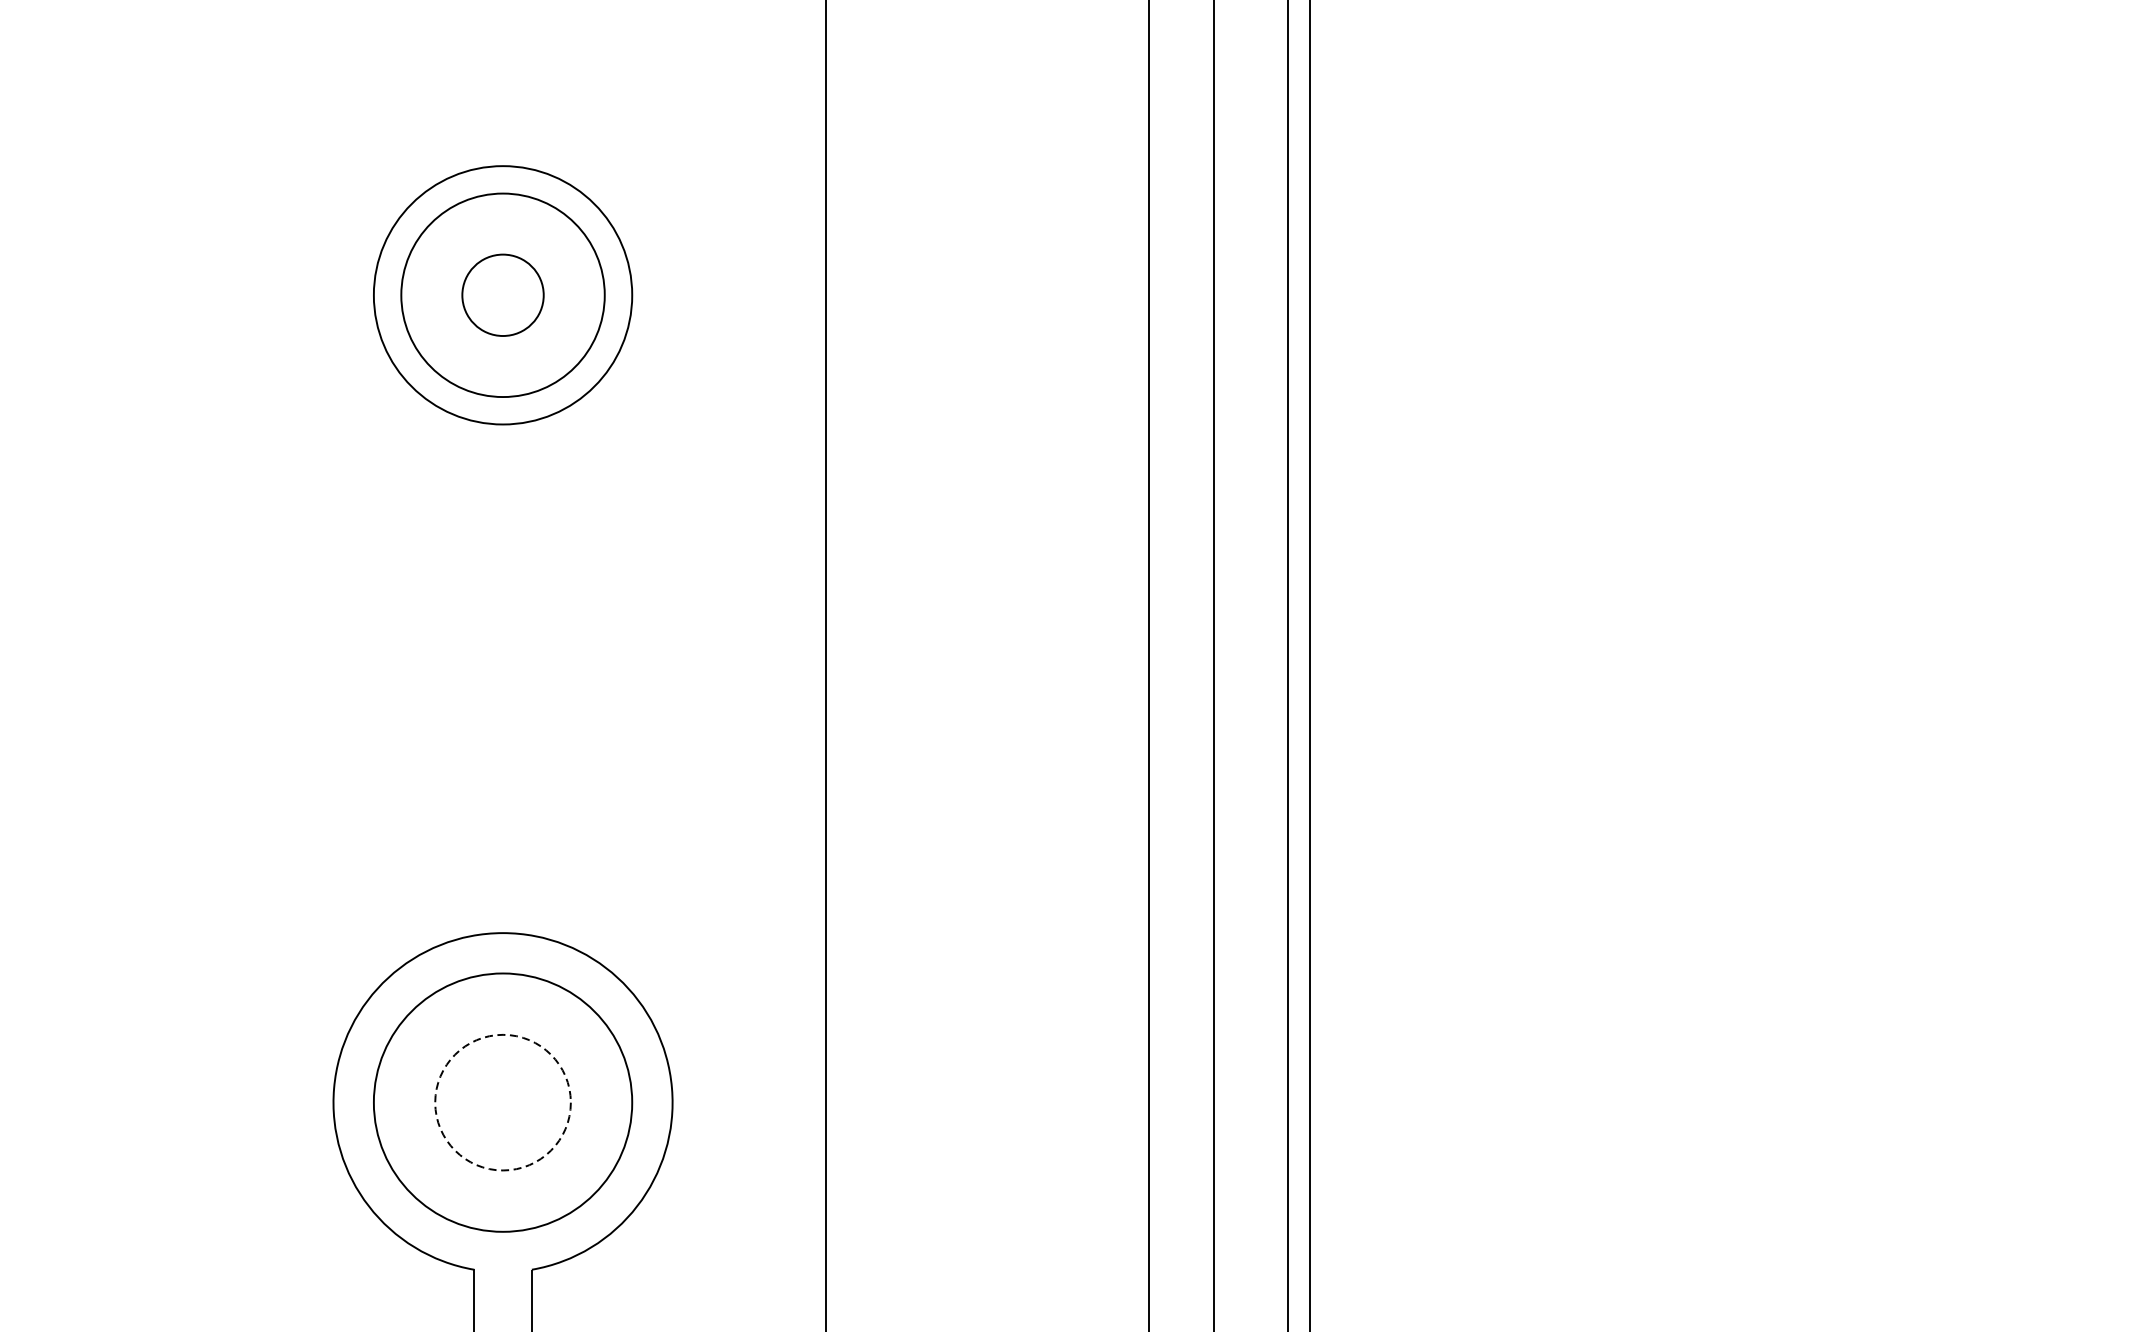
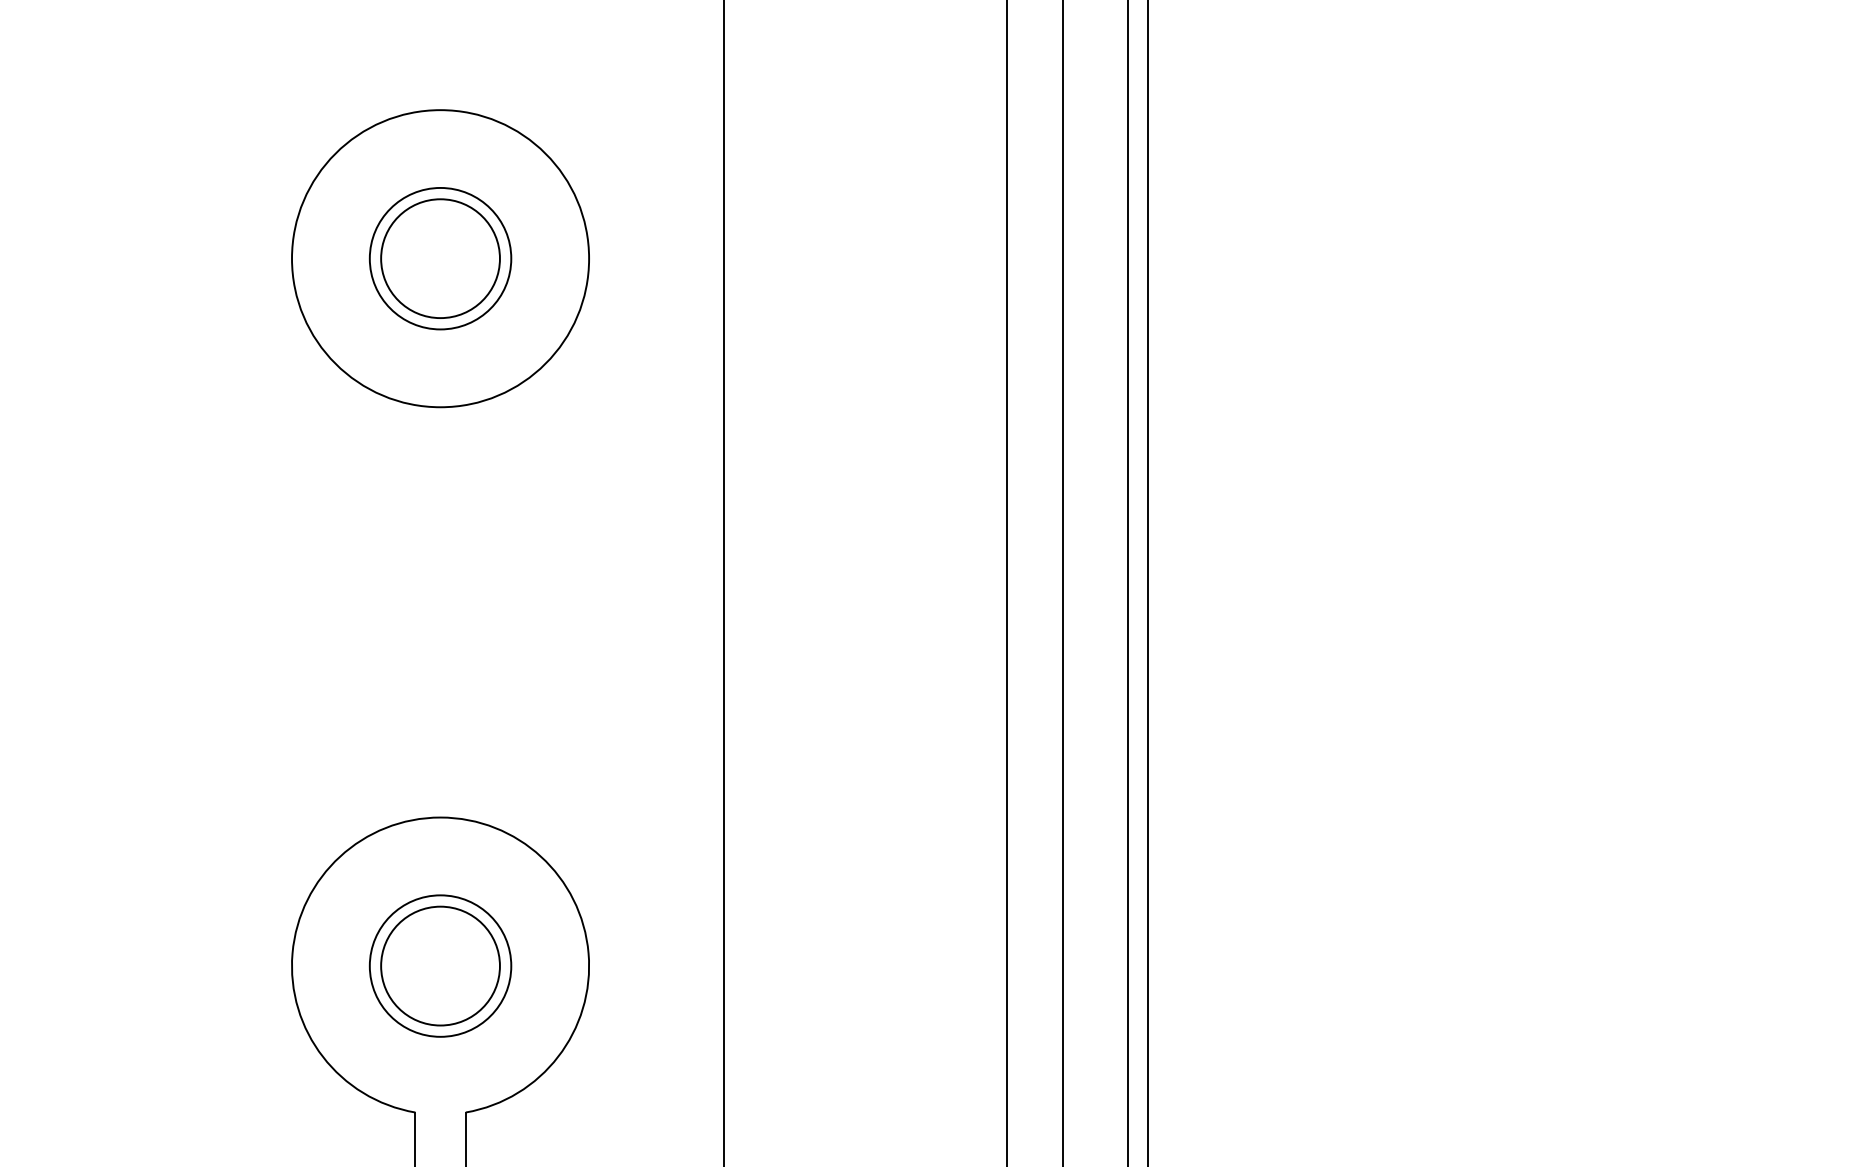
circle: (502, 295) -> (440, 258), size x0.62
circle: (502, 295) -> (440, 258), size x1.67
circle: (502, 295) -> (440, 258), size x1.67
circle: (502, 1101) -> (440, 965), dashed -> solid
circle: (502, 1101) -> (440, 965), size x0.62

